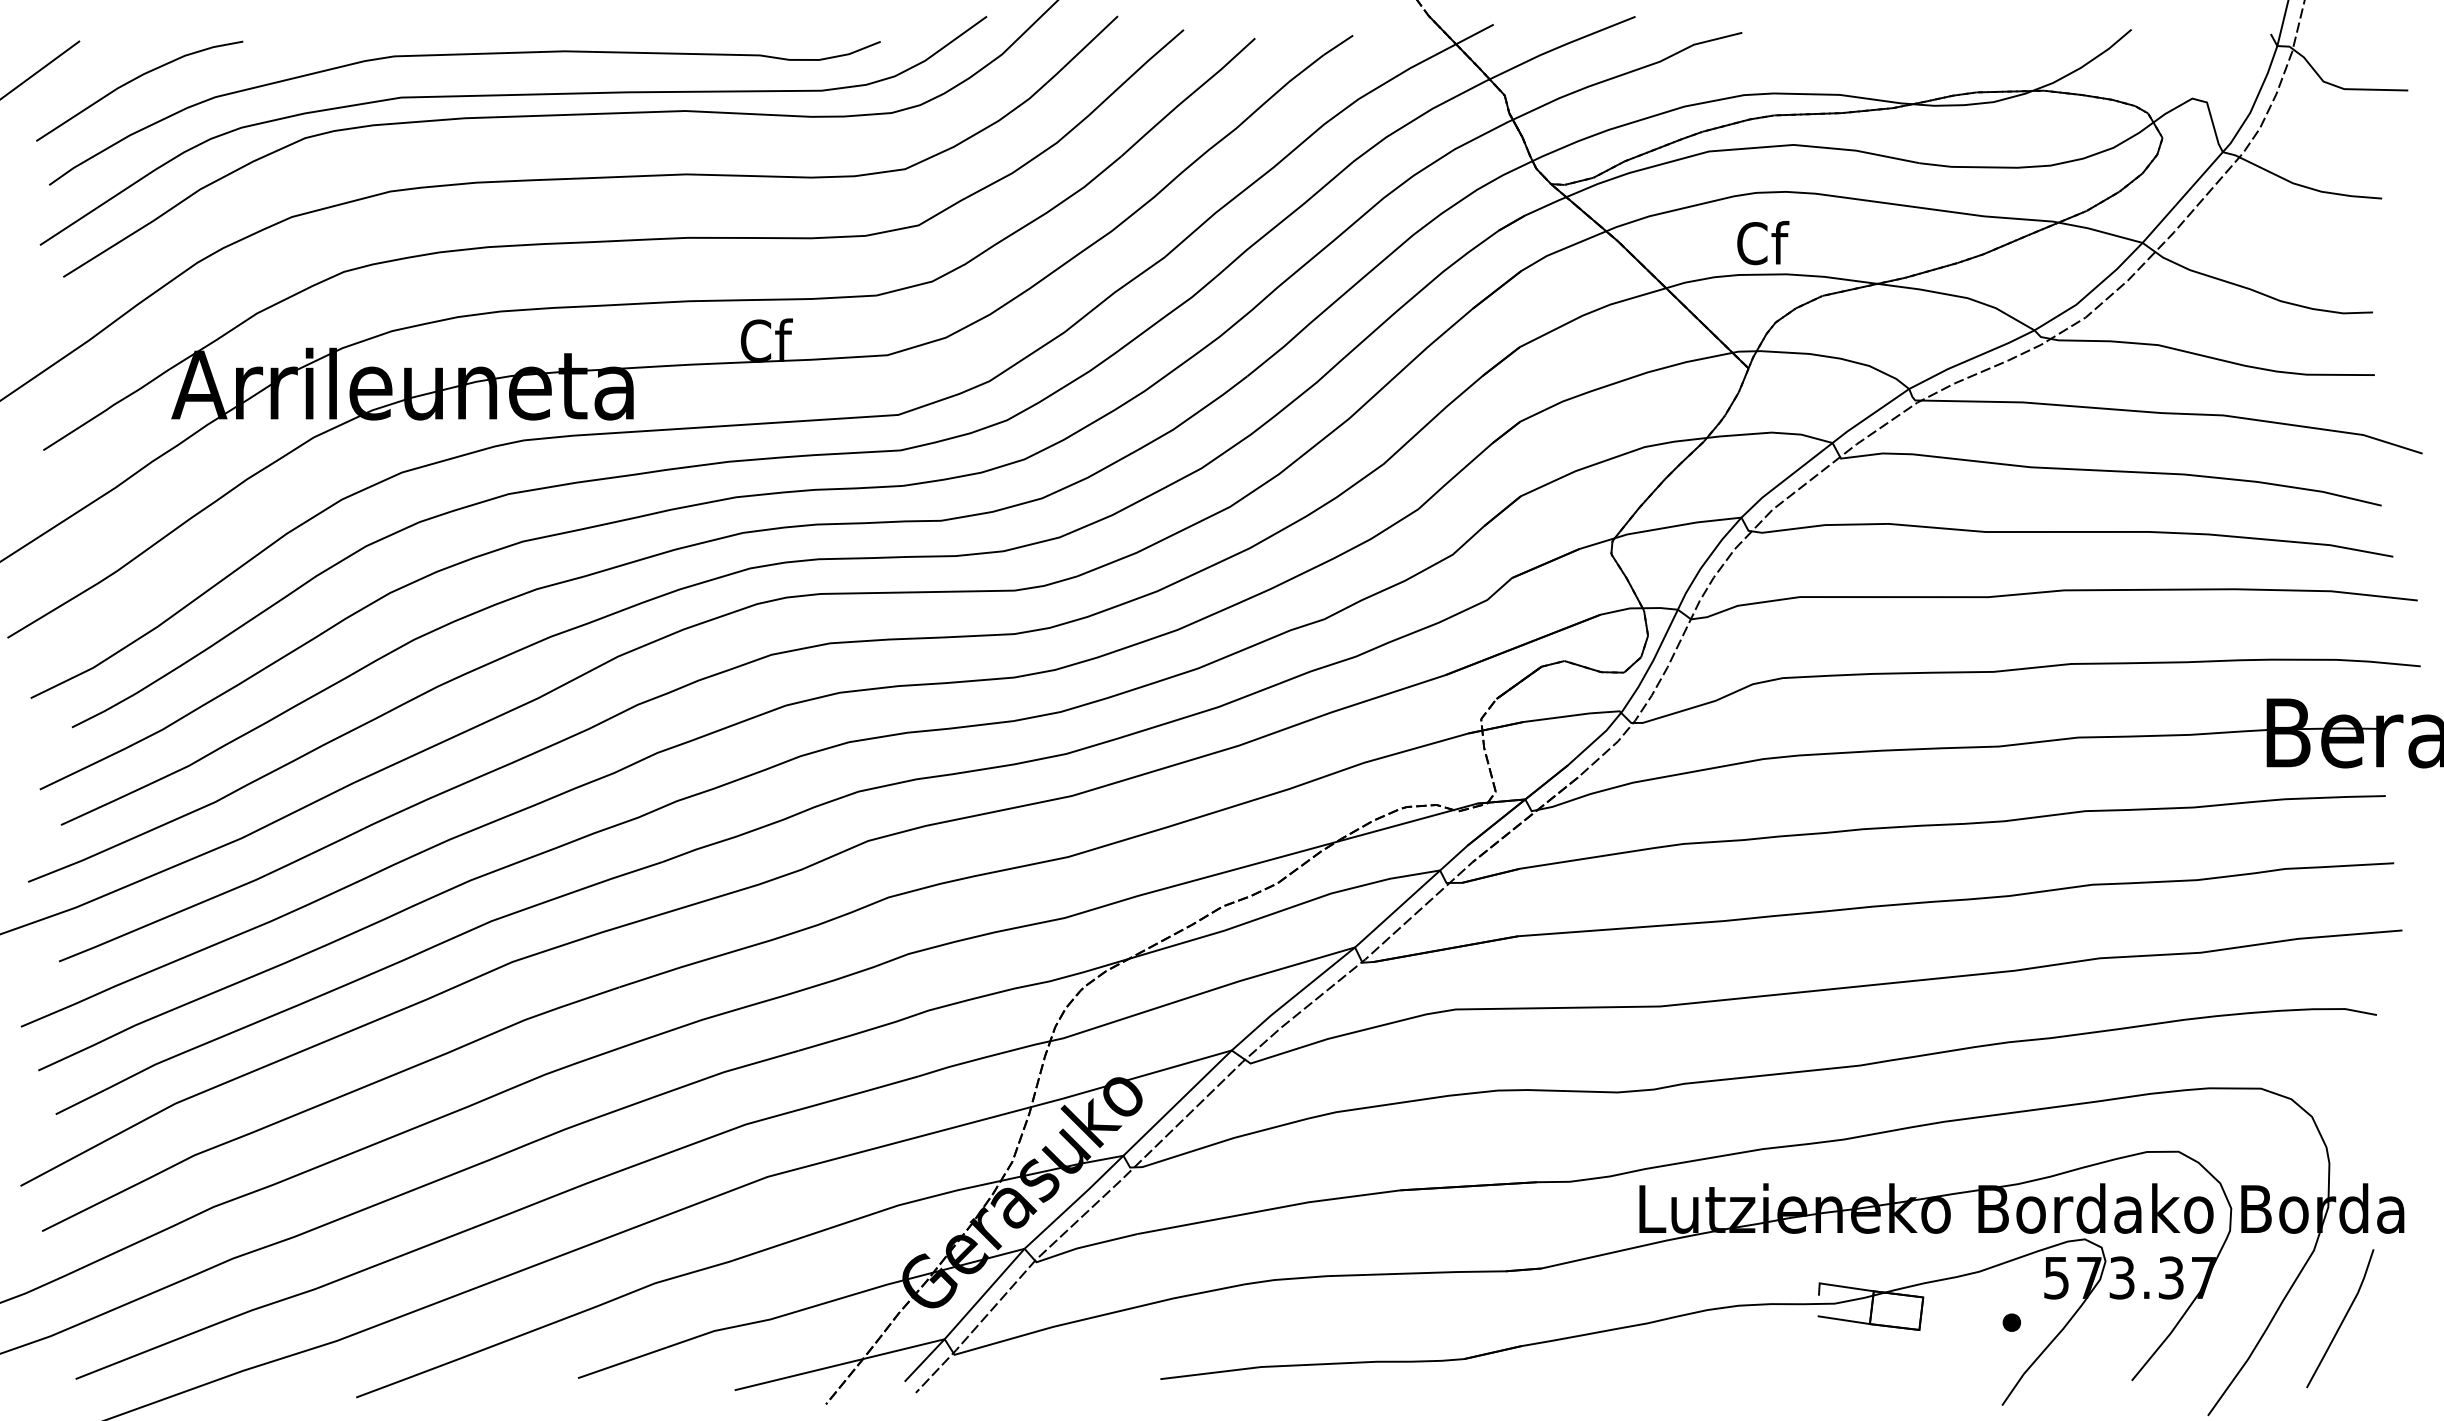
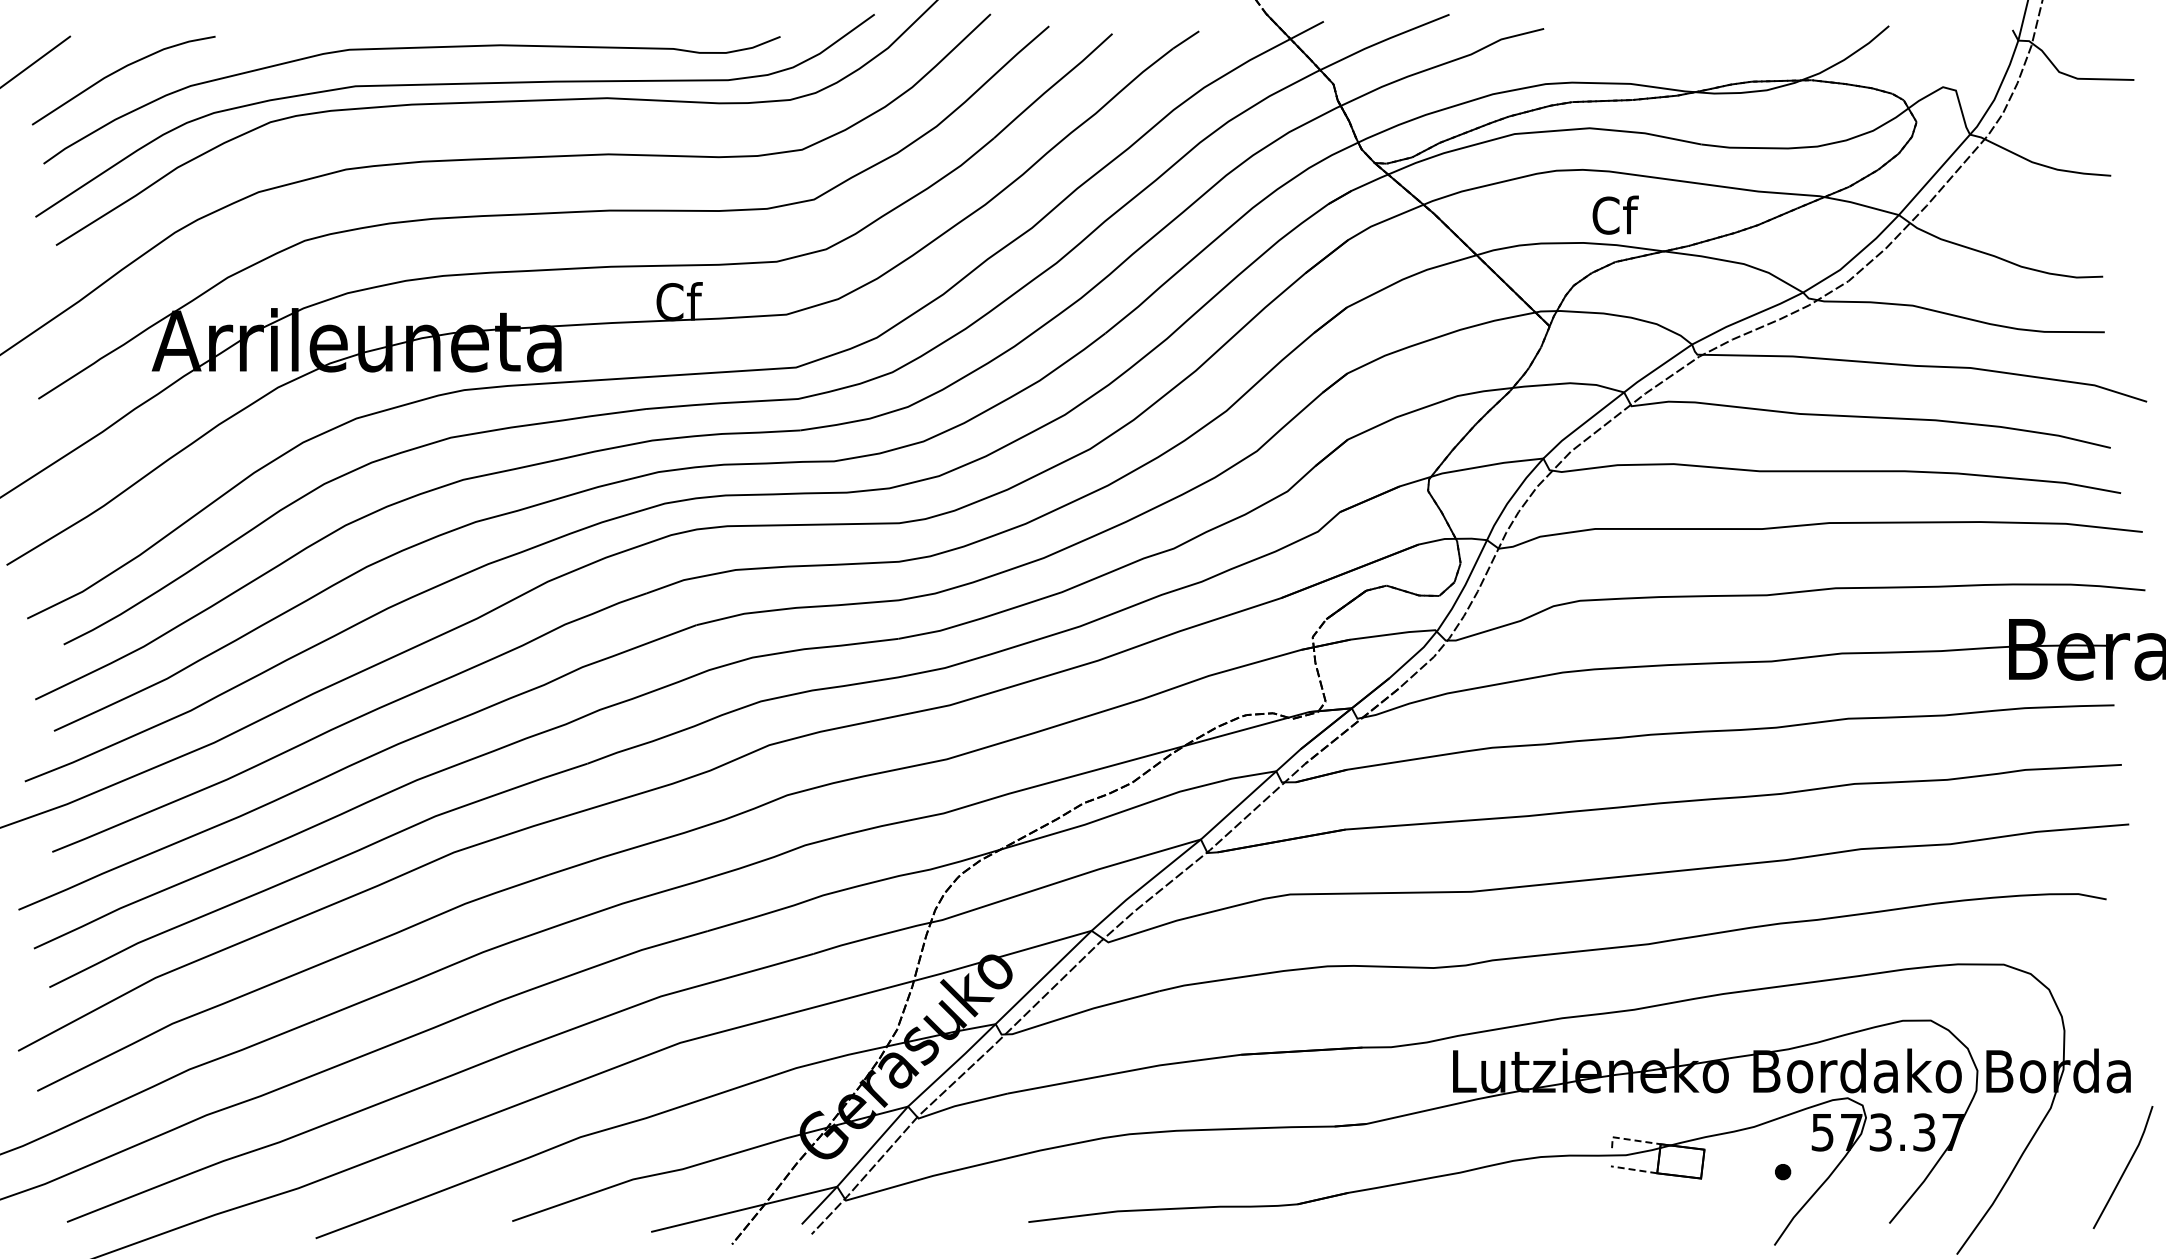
text: (1763, 242) -> (1615, 214), moved
line: (1840, 1285) -> (1631, 1139), solid -> dashed
line: (1843, 1319) -> (1633, 1169), solid -> dashed
line: (2341, 1320) -> (2124, 1169), moved

